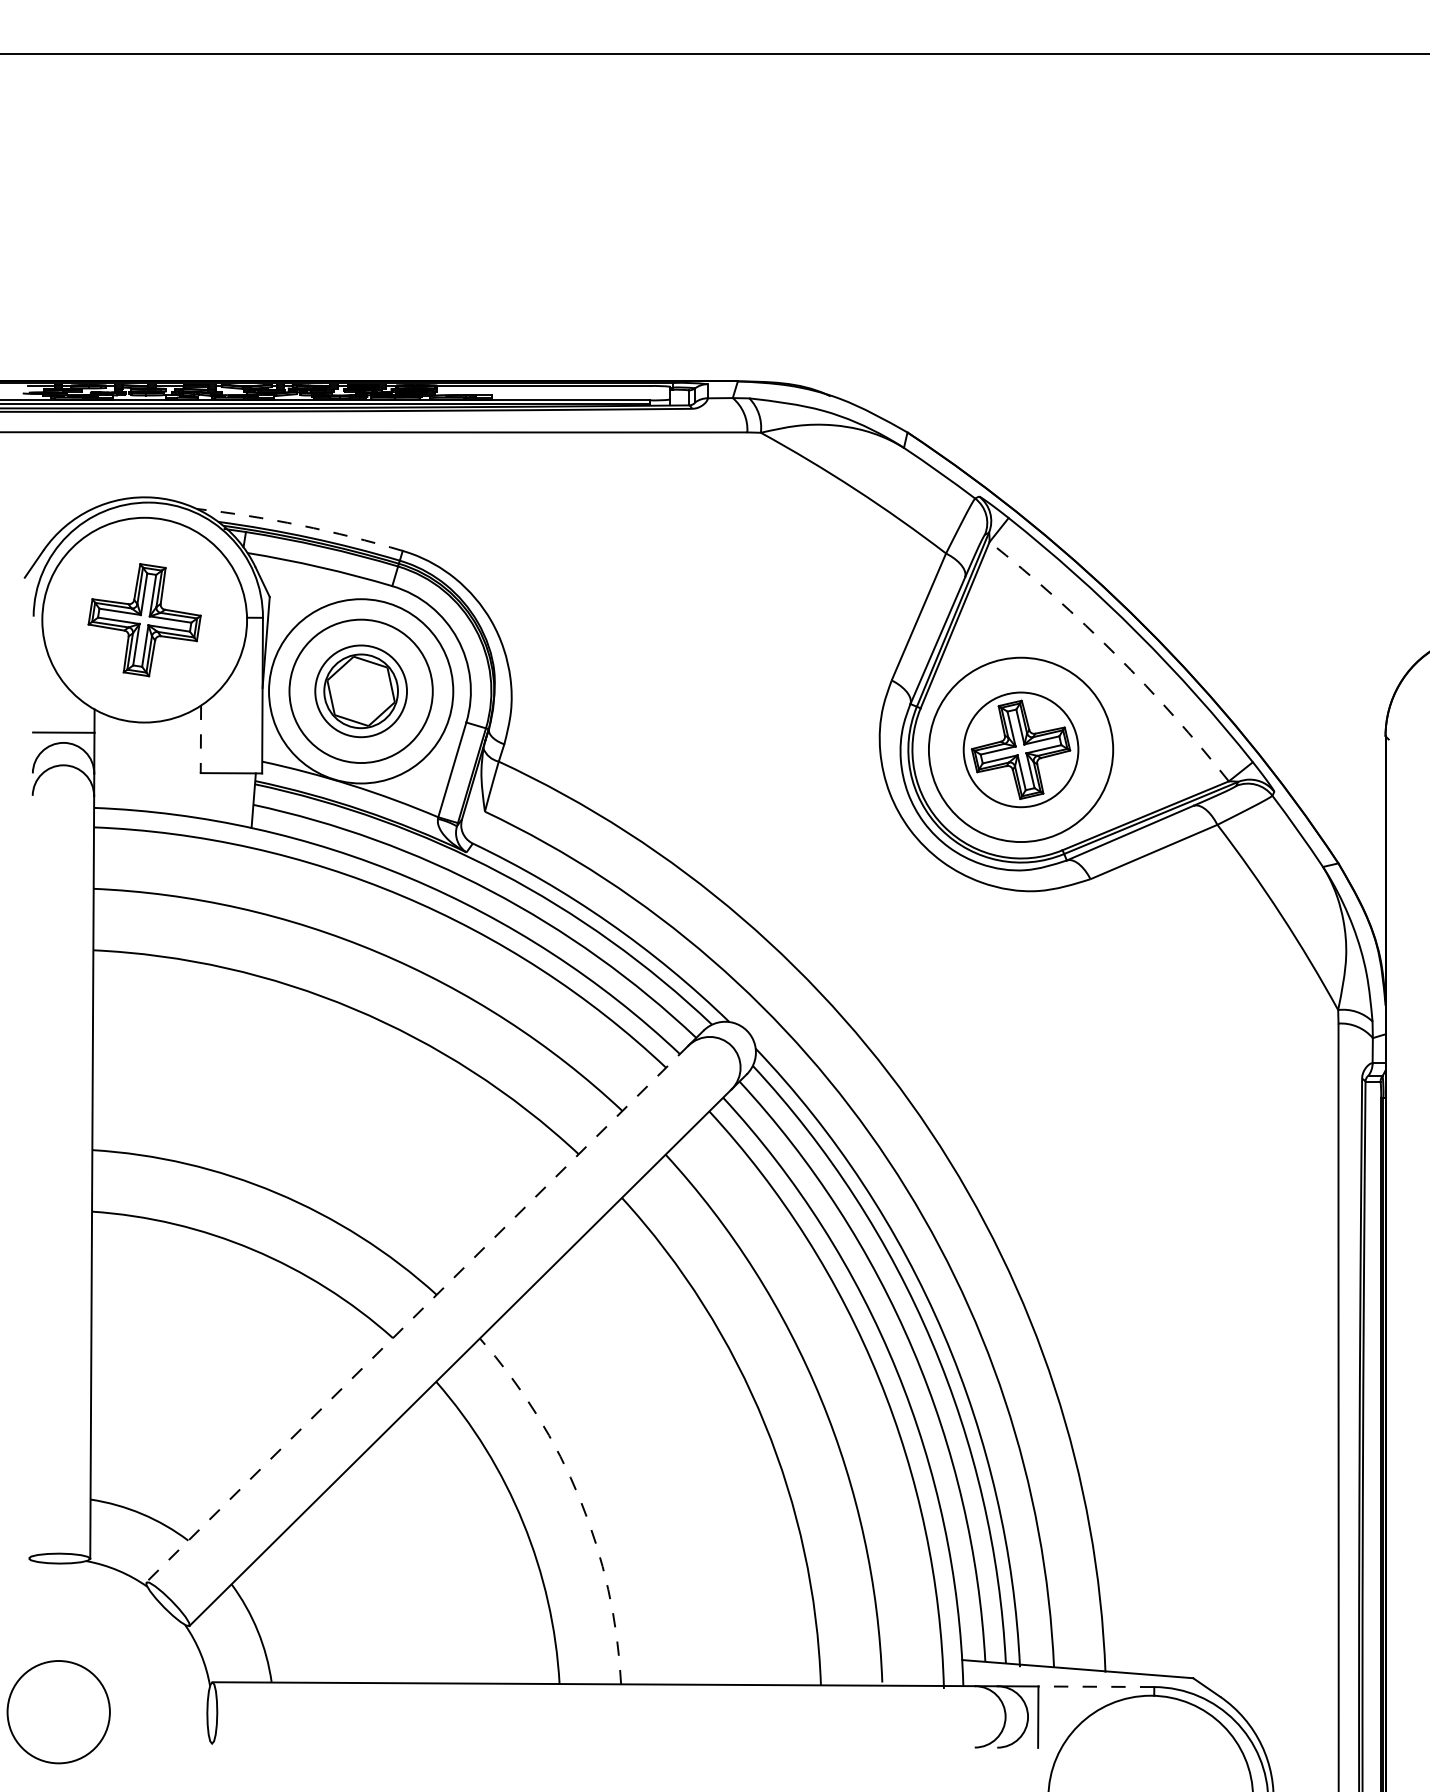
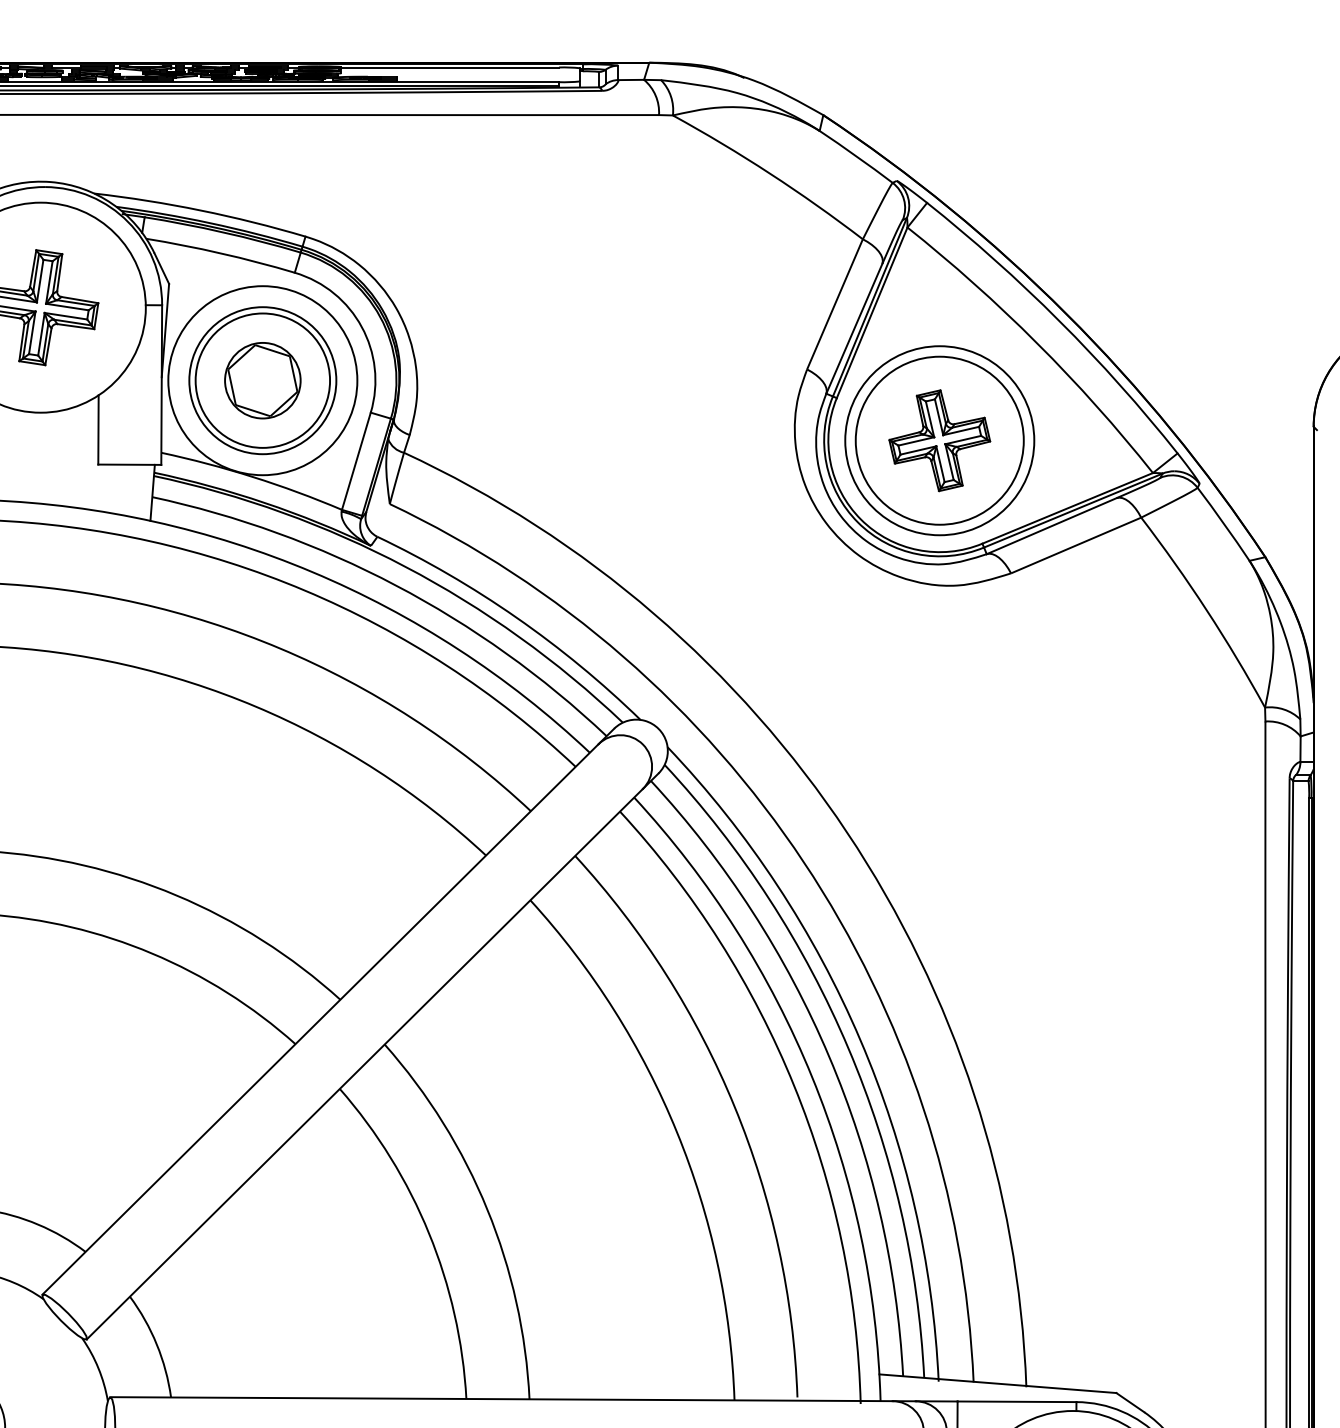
arc: (300, 525) -> (200, 210), dashed -> solid
arc: (1116, 654) -> (1037, 342), dashed -> solid
circle: (360, 690) -> (262, 379), size x1.43
line: (200, 739) -> (98, 430), dashed -> solid
circle: (1020, 749) -> (939, 440), size x1.43
line: (416, 1314) -> (319, 1019), dashed -> solid
arc: (580, 1499) -> (487, 1209), dashed -> solid
line: (1096, 1686) -> (1017, 1401), dashed -> solid

